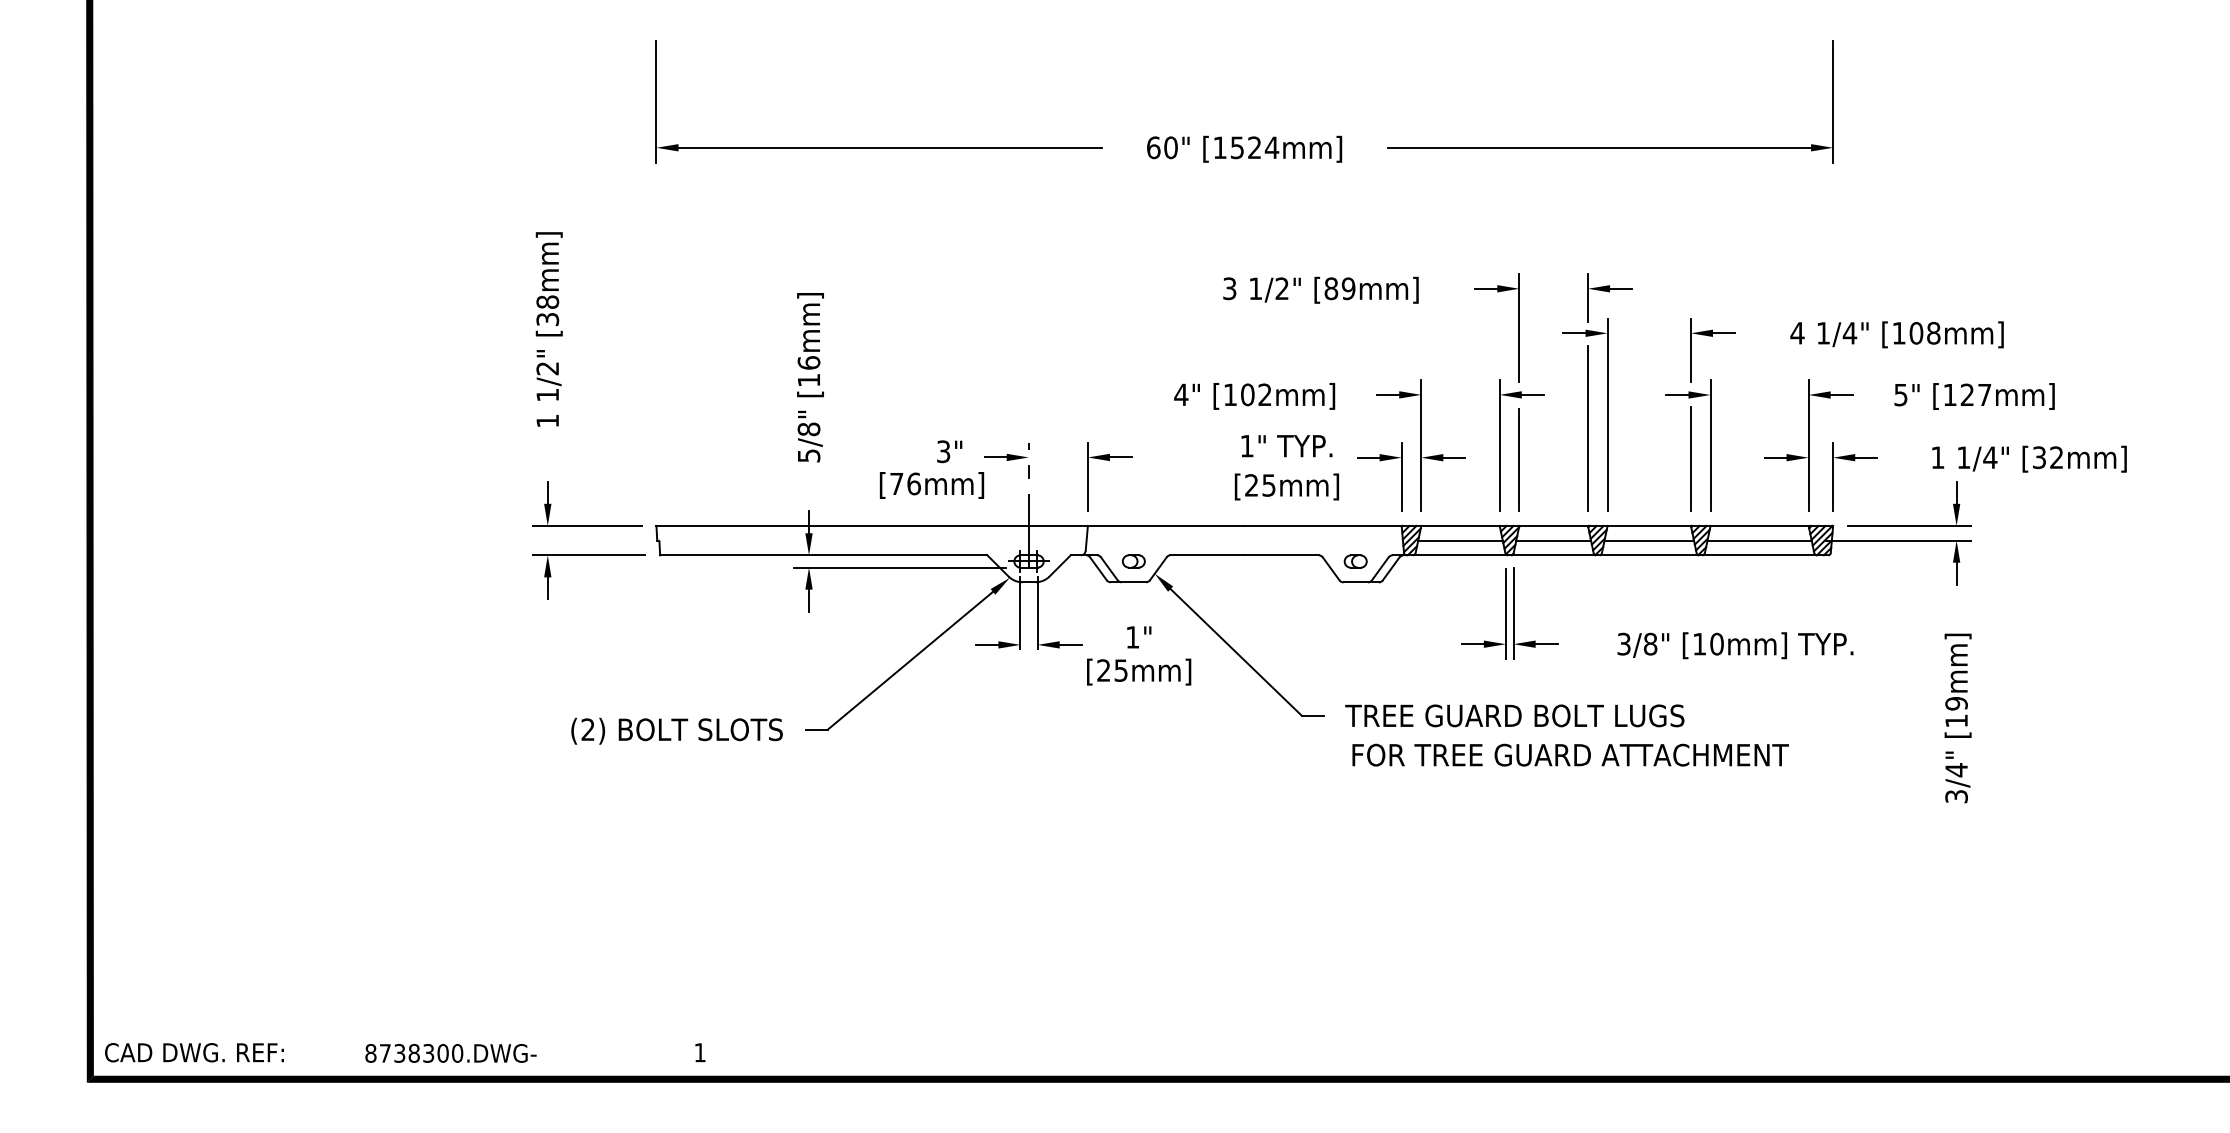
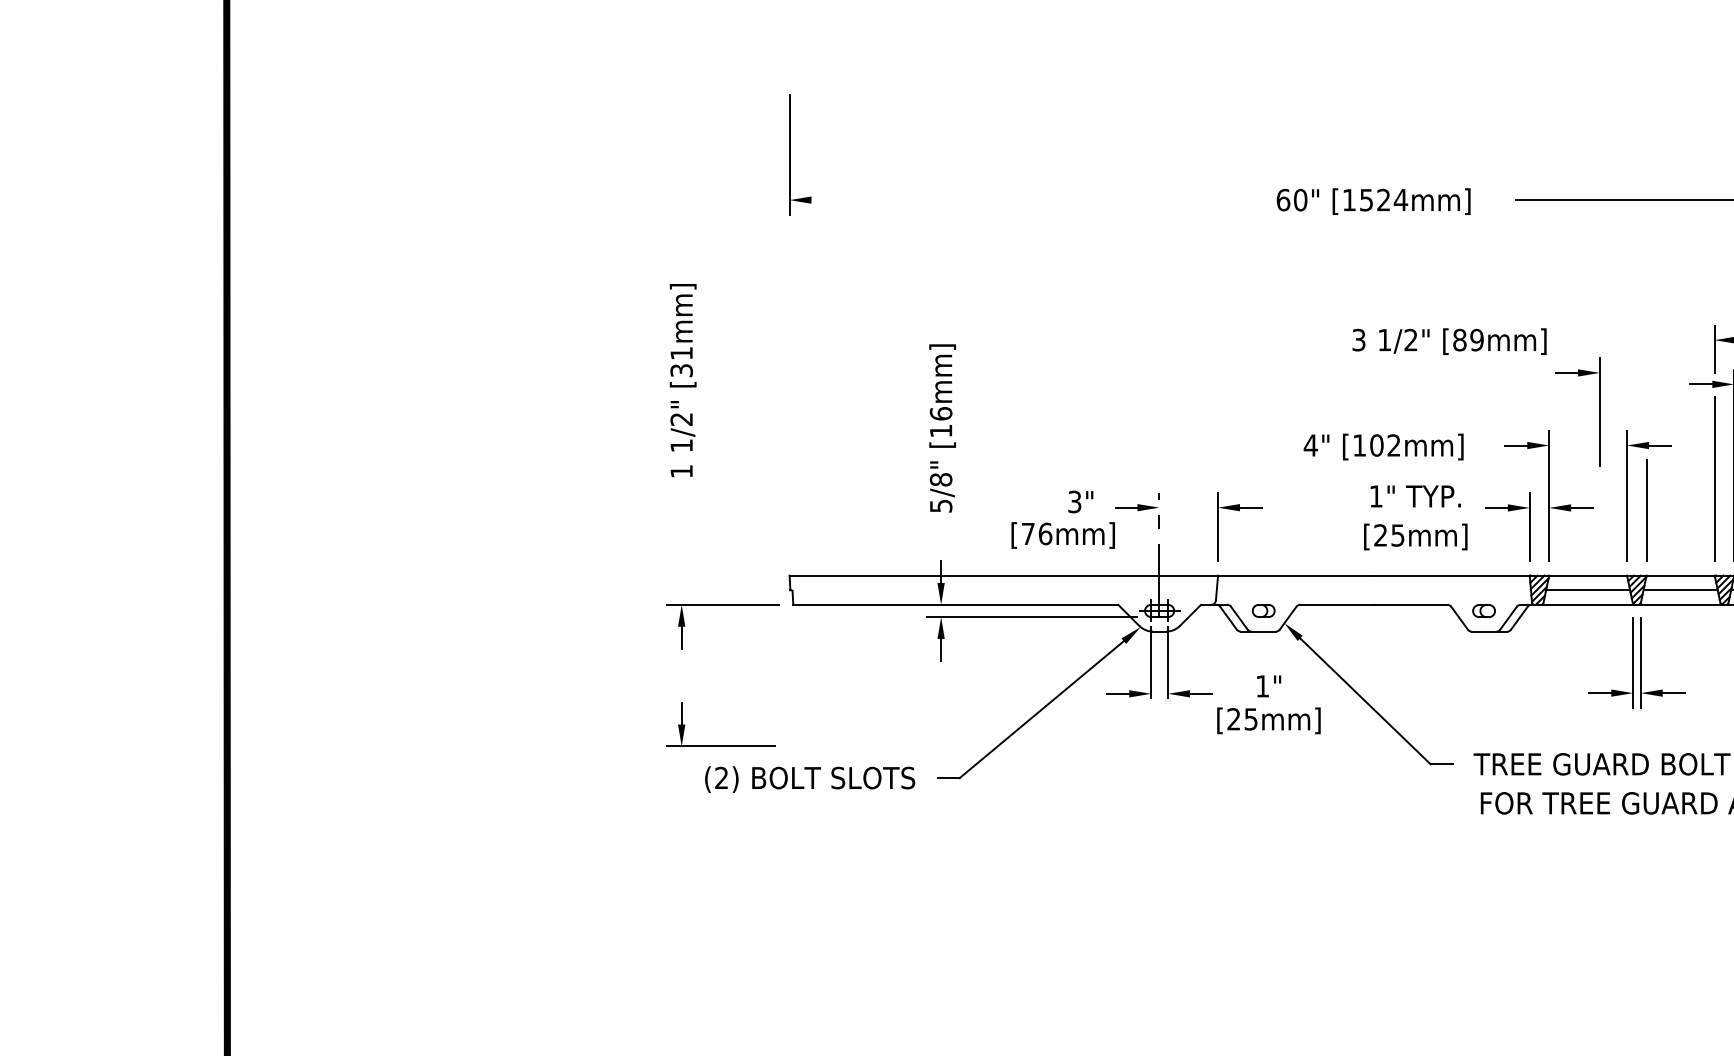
line: (889, 147) -> (1021, 199), removed
text: (547, 301) -> (681, 352), [38mm] -> [31mm]
part: (1518, 327) -> (1599, 411), moved
part: (587, 525) -> (721, 746), moved

